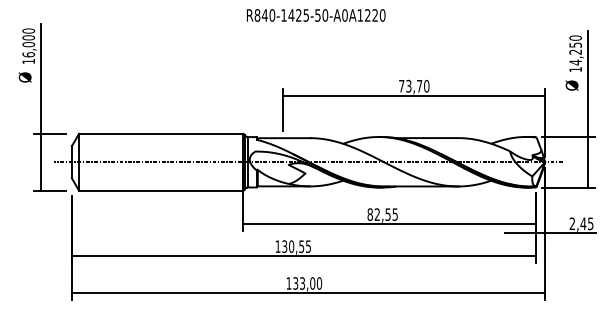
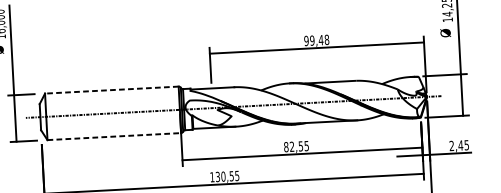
text: (414, 85) -> (316, 39), 73,70 -> 99,48
line: (160, 133) -> (111, 89), solid -> dashed
line: (160, 190) -> (113, 136), solid -> dashed

